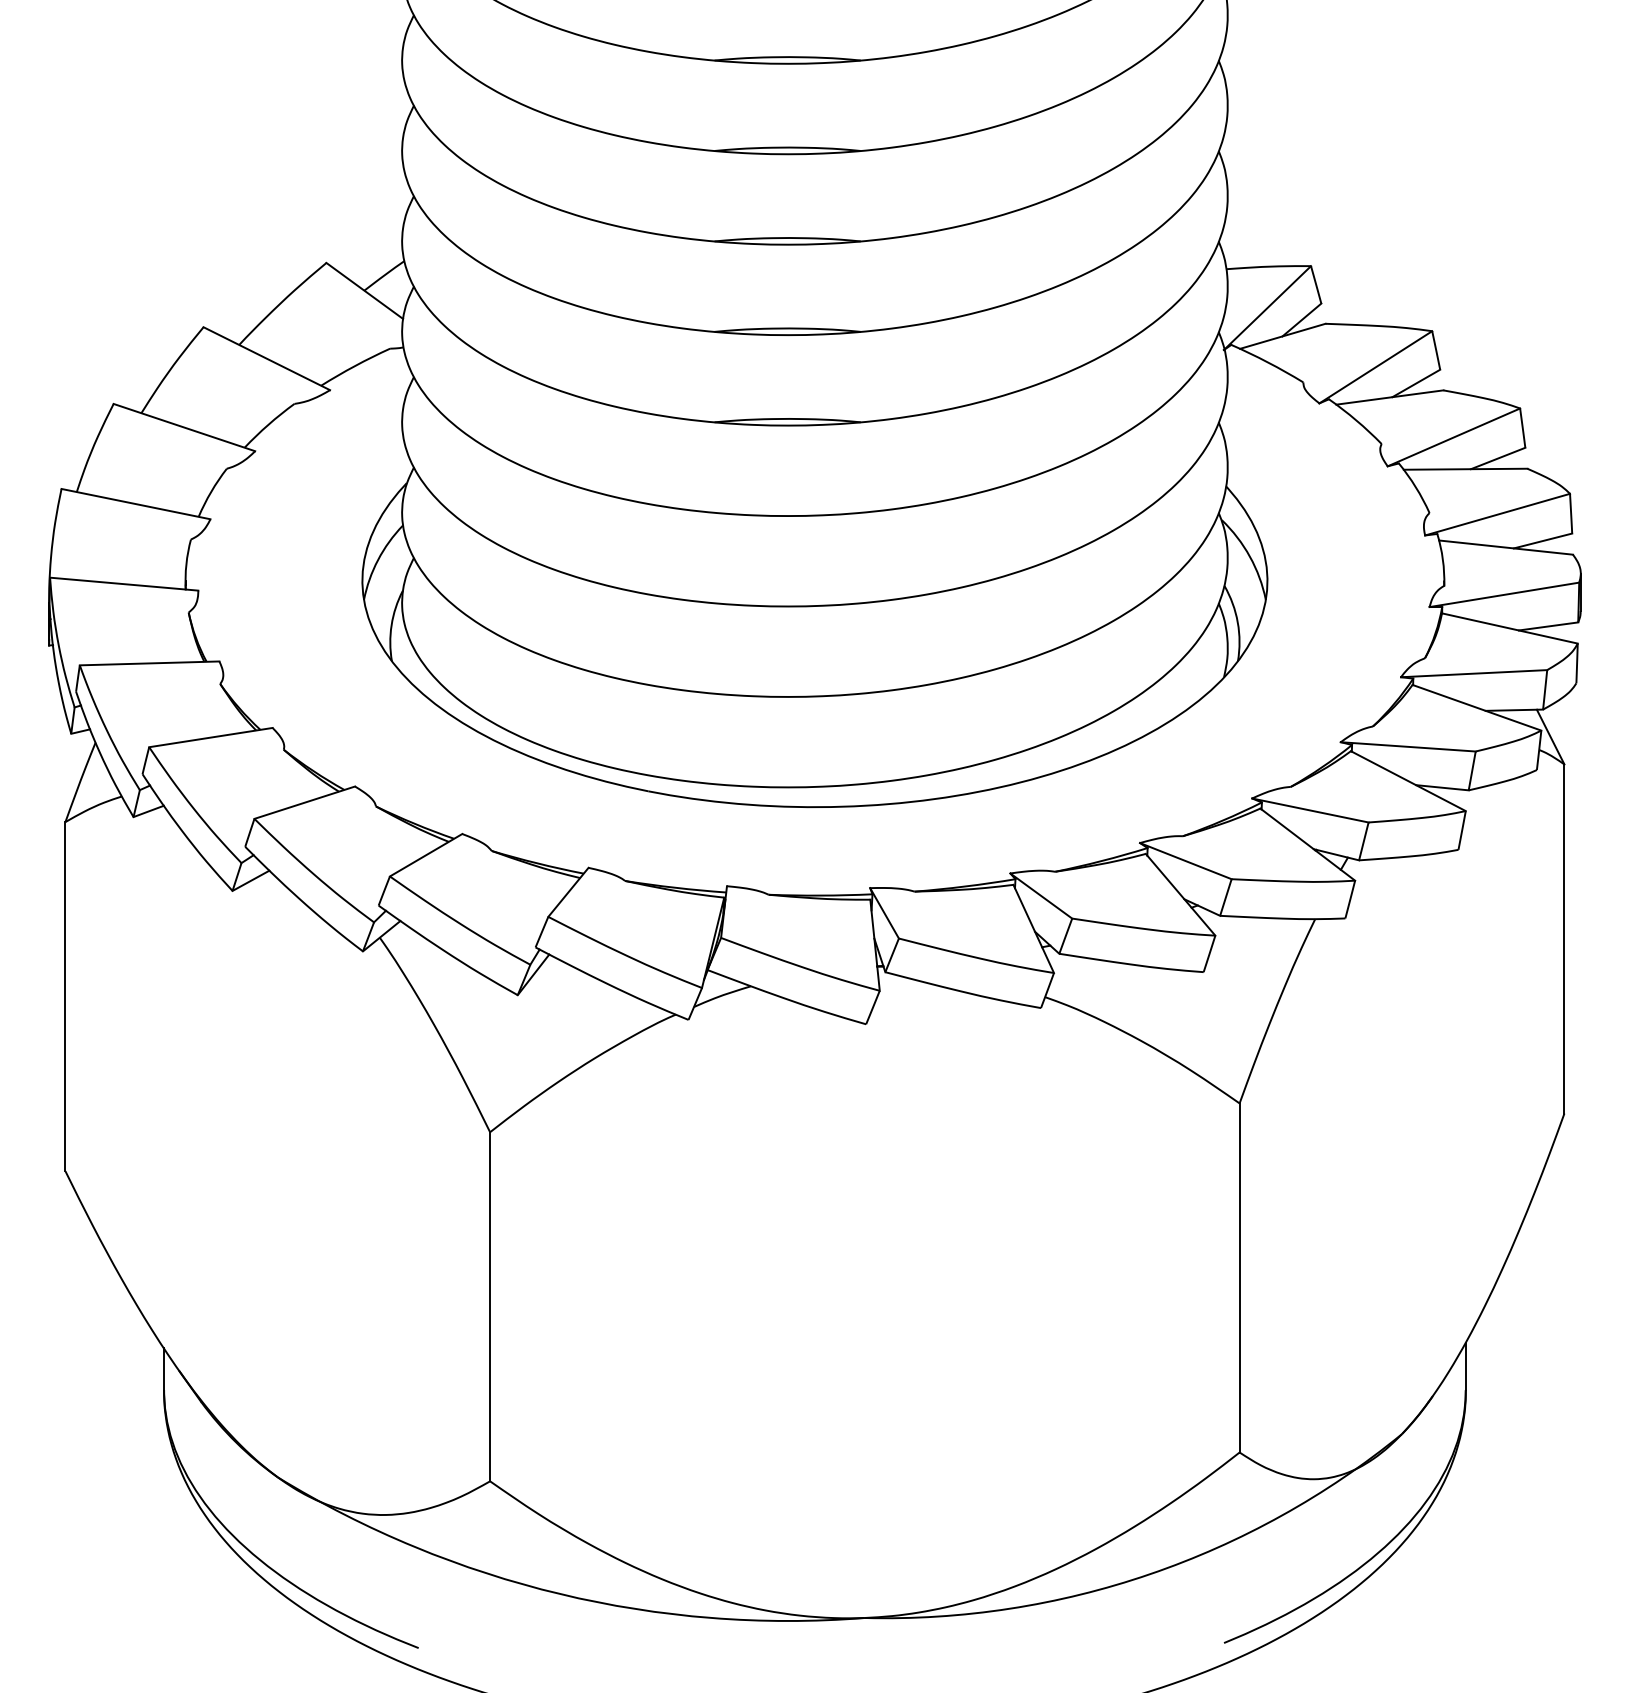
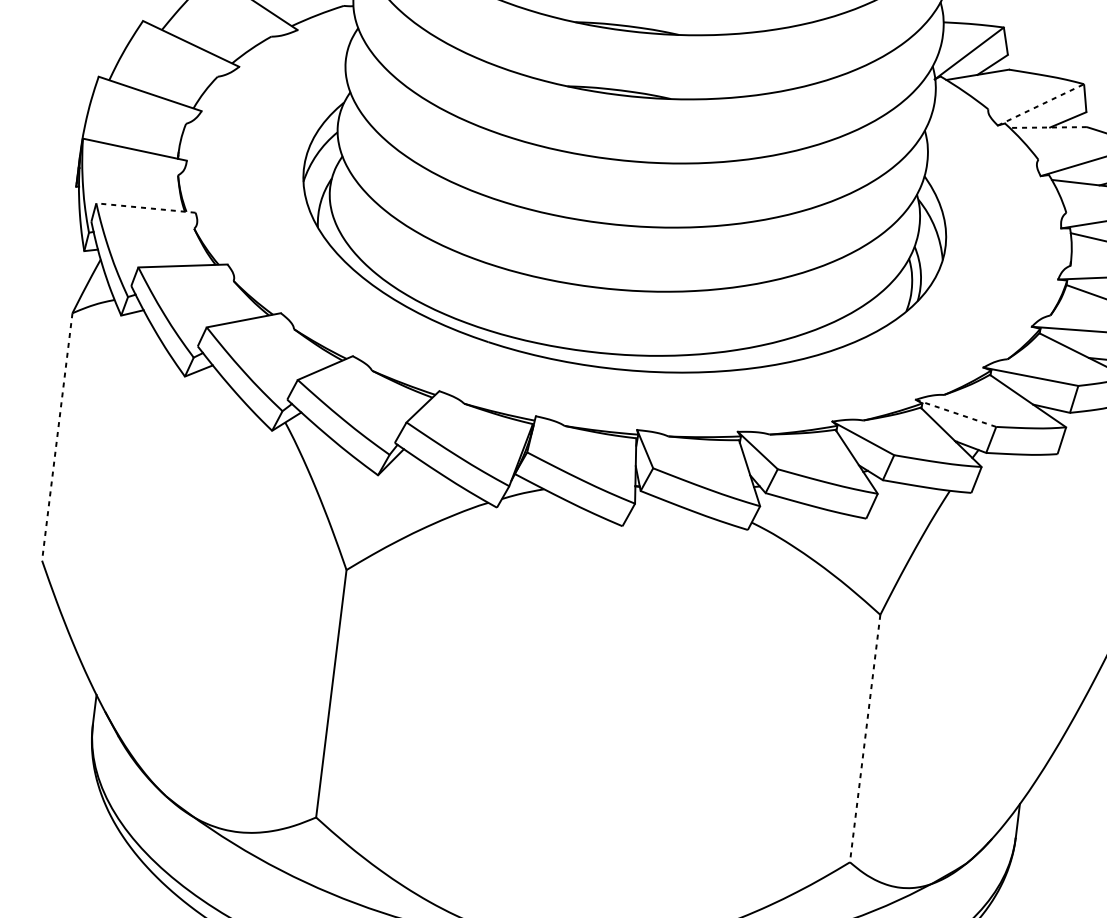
line: (1375, 367) -> (1040, 104), solid -> dashed
line: (1389, 397) -> (1048, 127), solid -> dashed
line: (149, 663) -> (145, 208), solid -> dashed
line: (1310, 810) -> (956, 413), solid -> dashed
line: (65, 996) -> (57, 436), solid -> dashed
line: (1239, 1277) -> (865, 738), solid -> dashed

